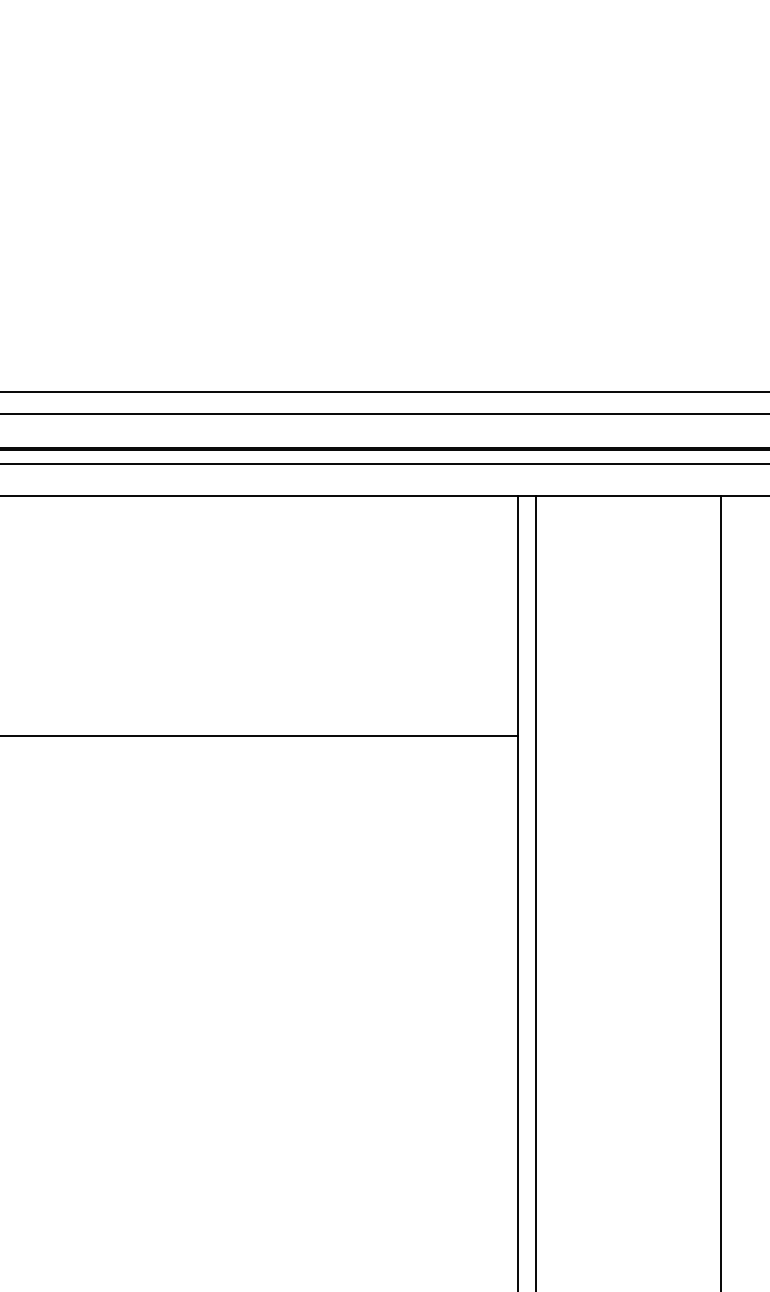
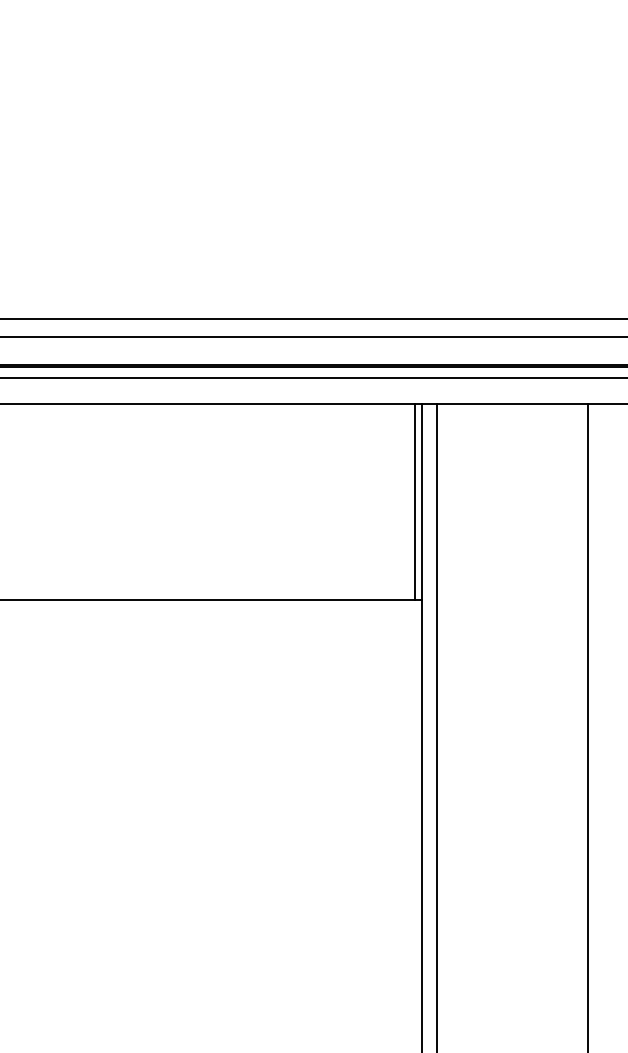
line: (509, 615) -> (415, 501), added

